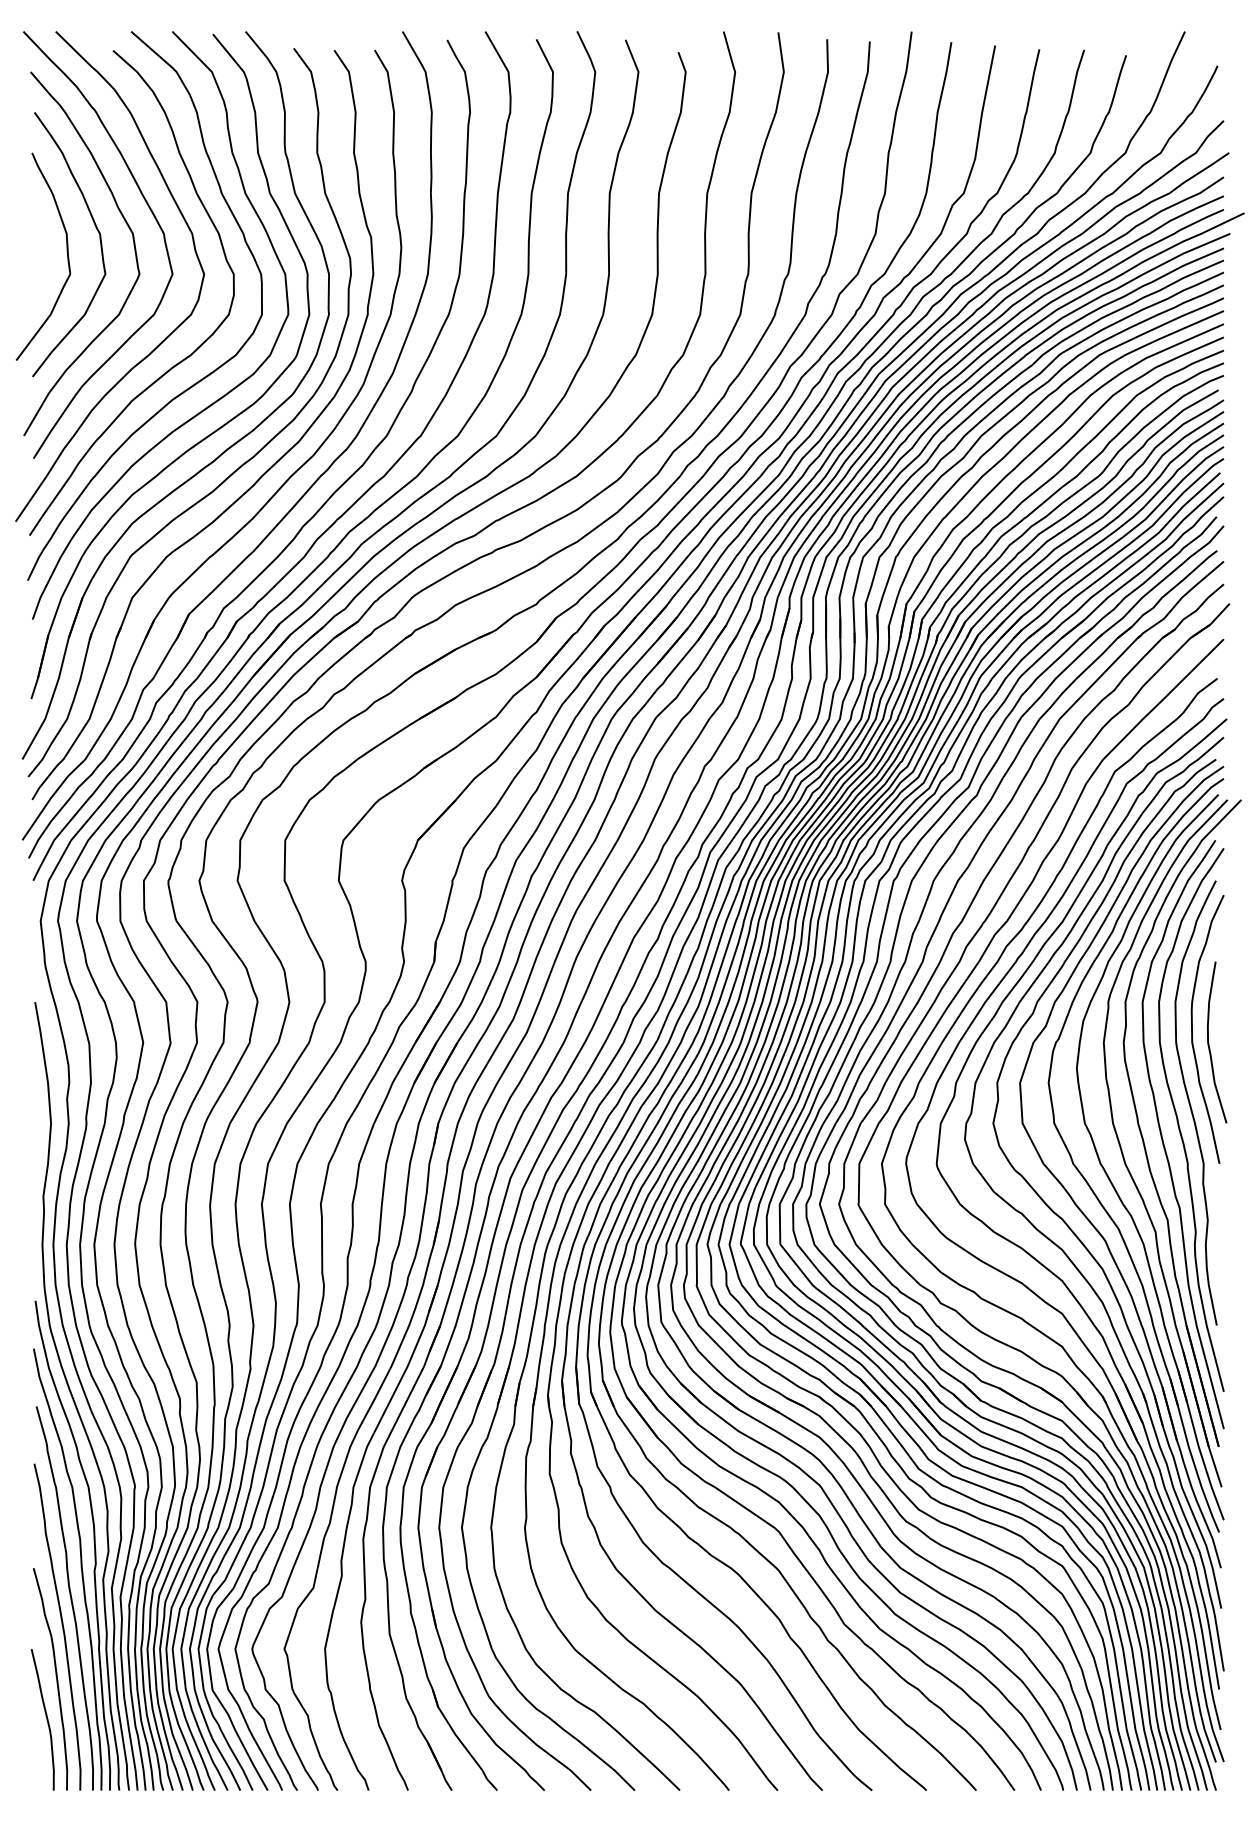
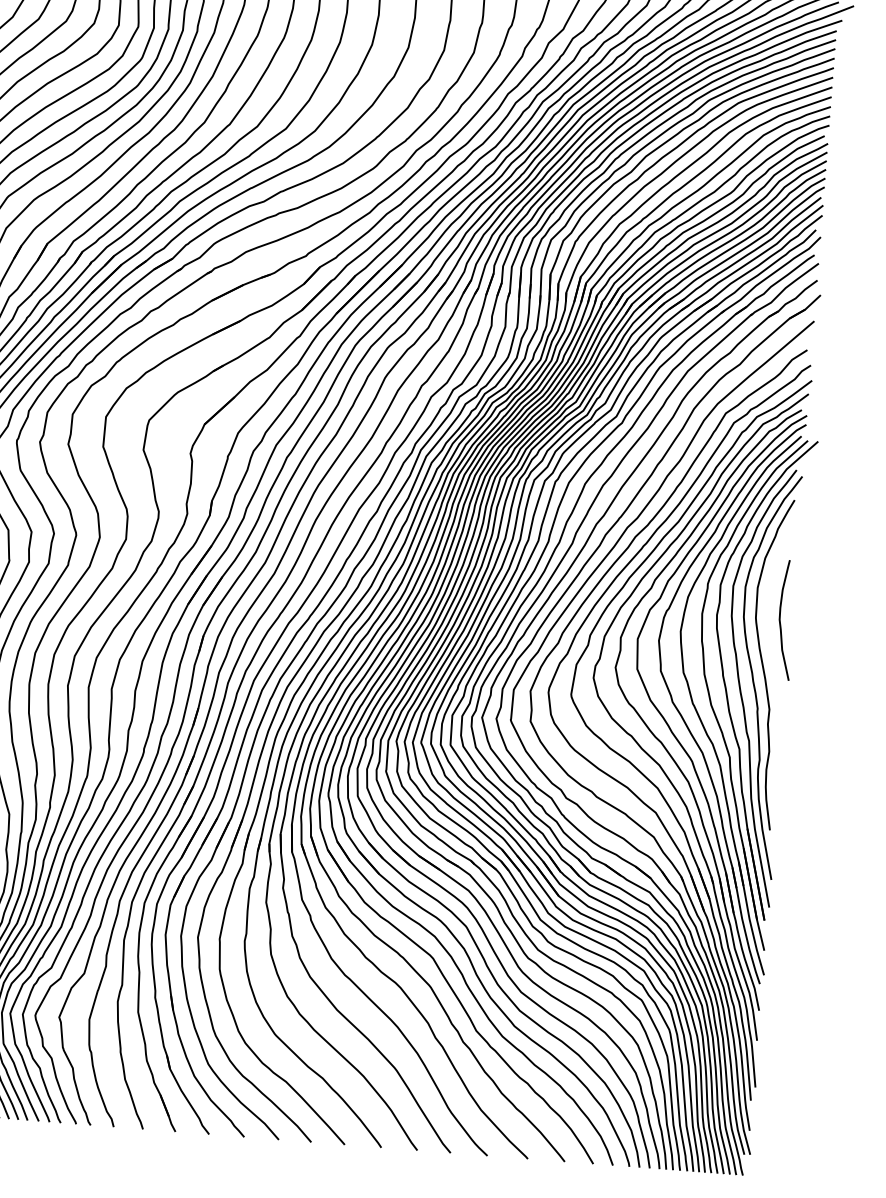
curve: (1192, 1029) -> (768, 609), removed

